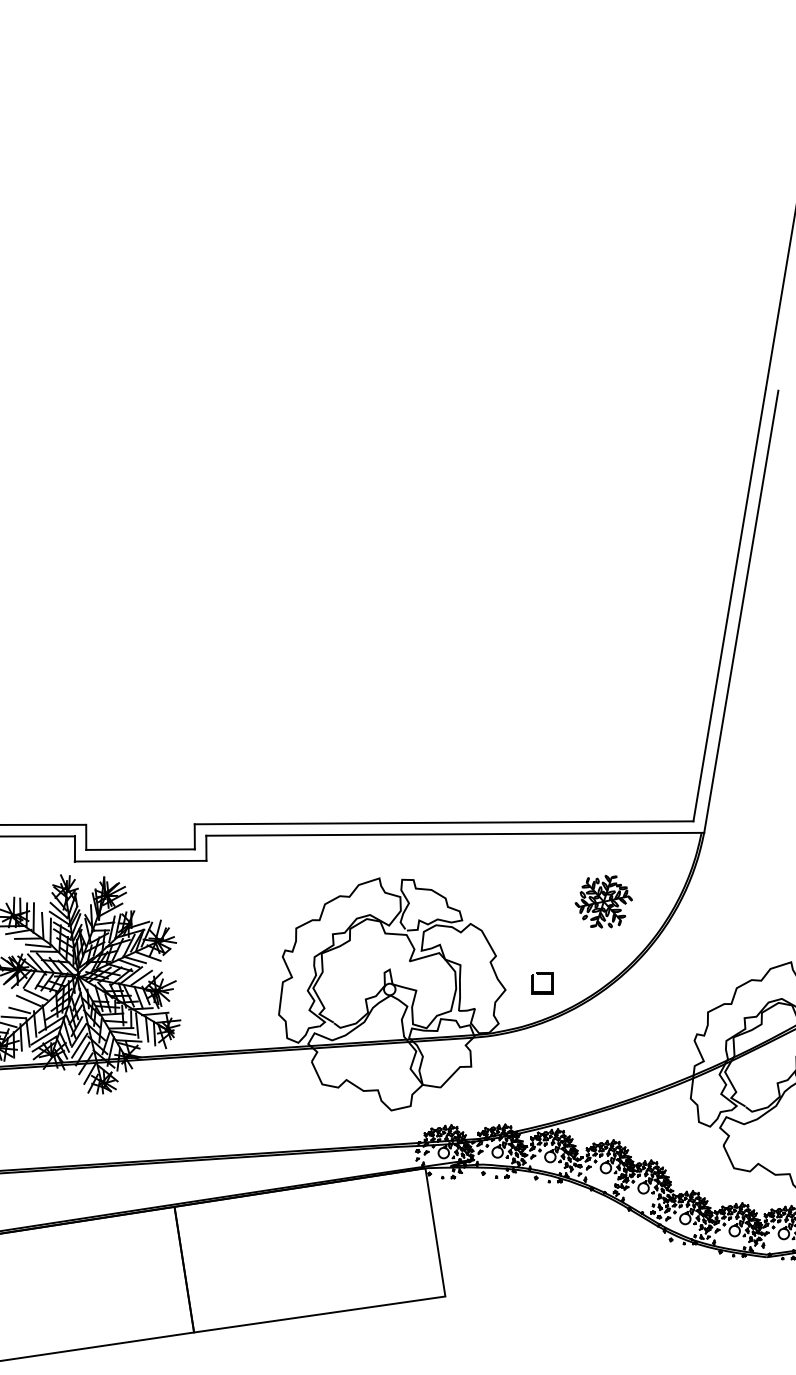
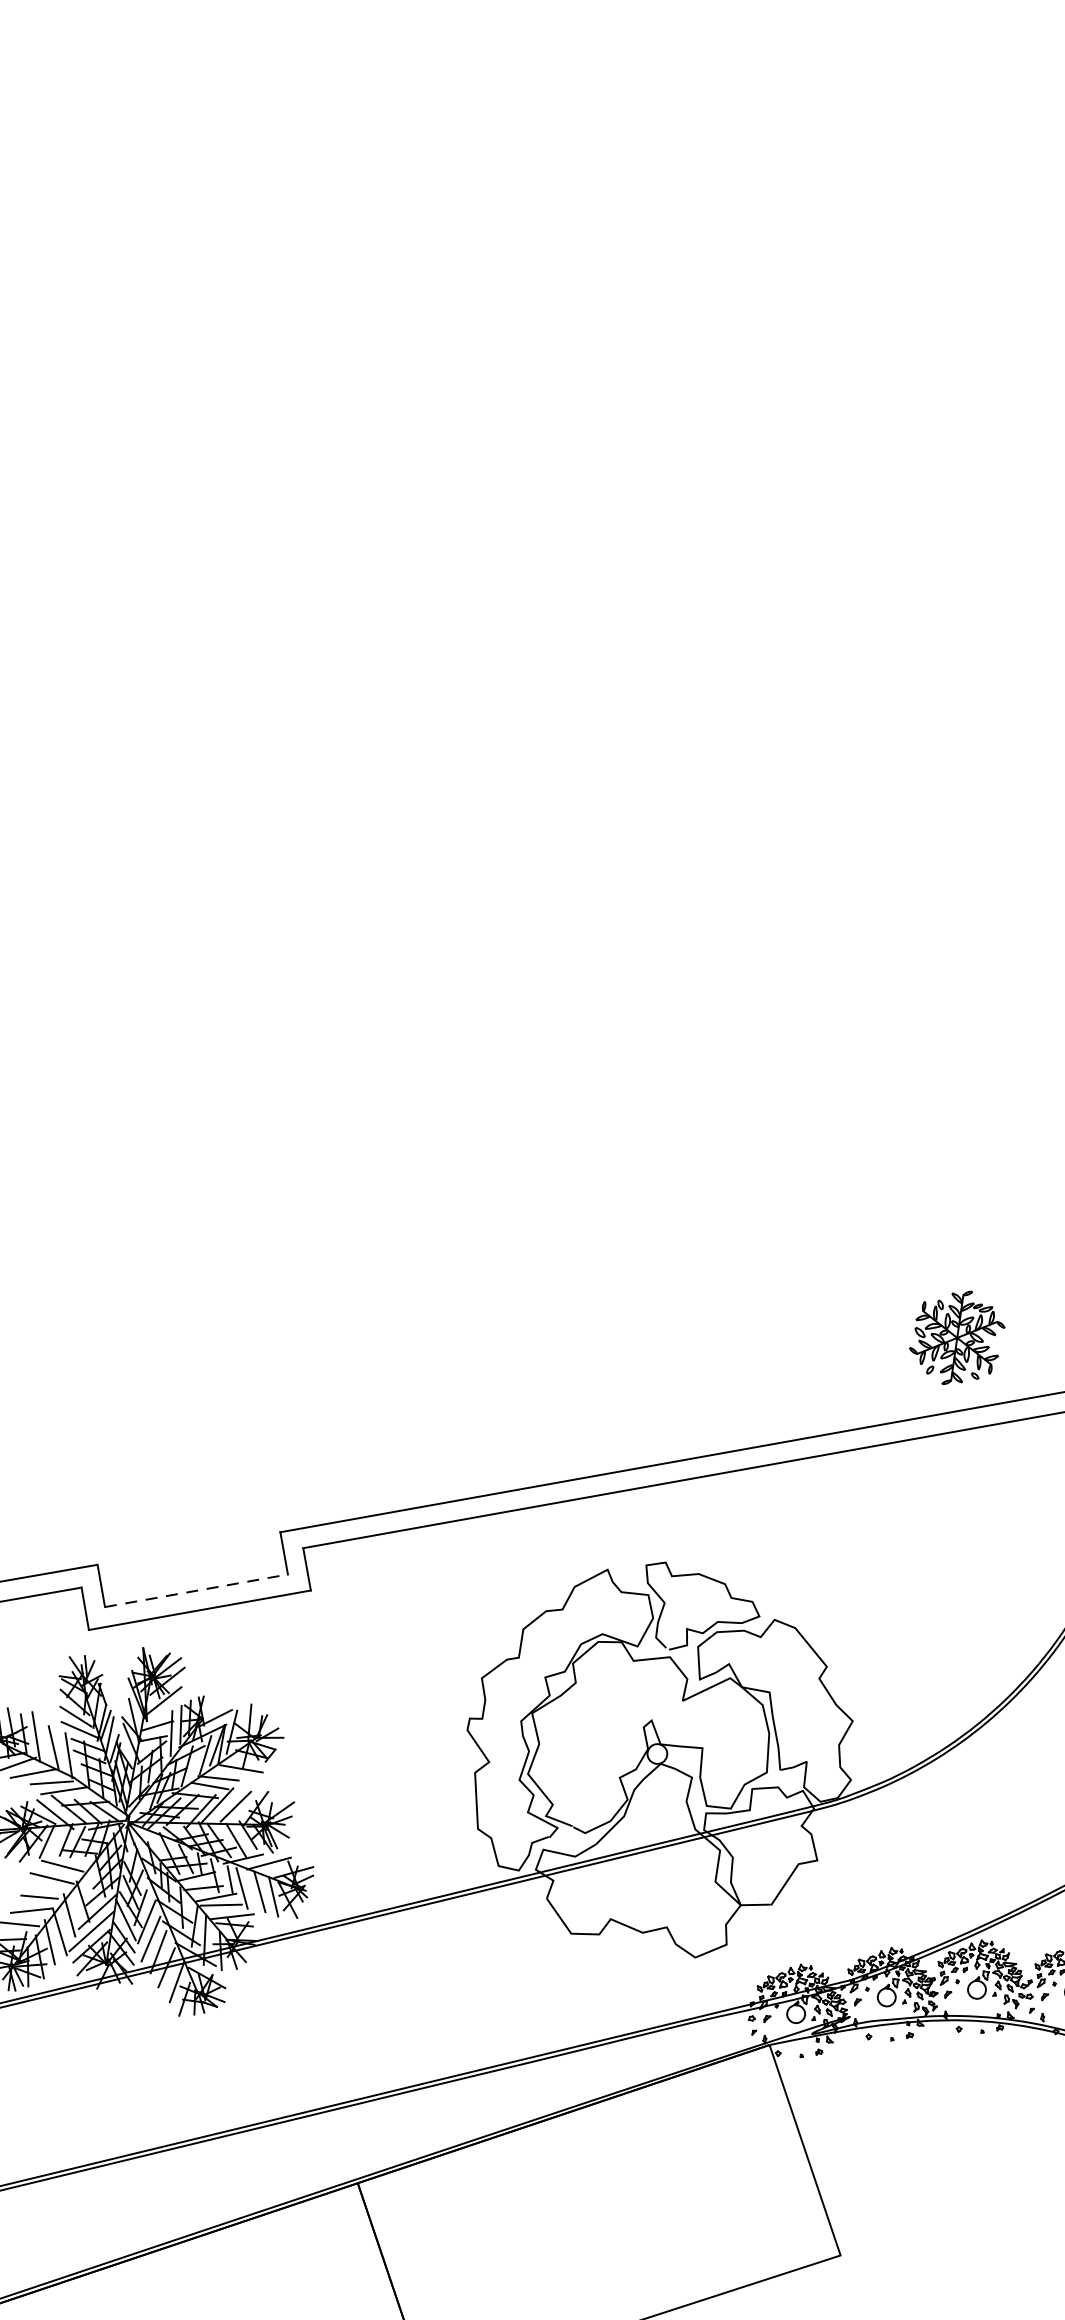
line: (141, 849) -> (197, 1590), solid -> dashed
part: (603, 901) -> (956, 1337), moved
part: (542, 991) -> (915, 1712), removed

